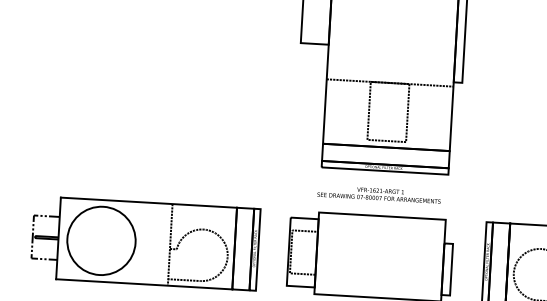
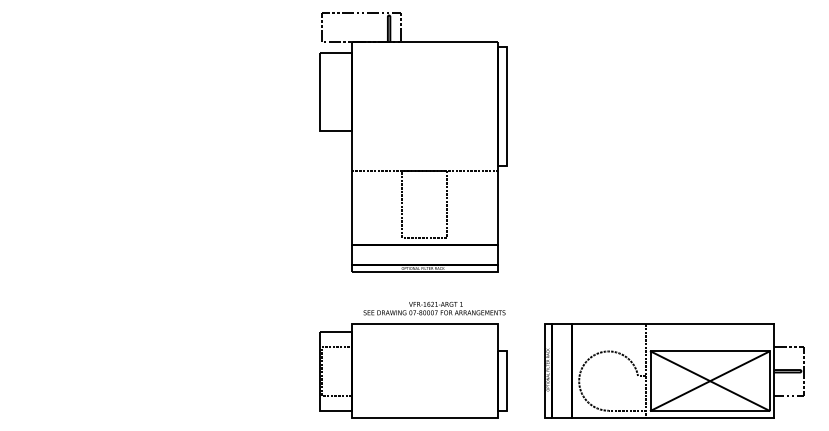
text: (379, 194) -> (434, 308), moved
part: (145, 242) -> (154, 370), removed

